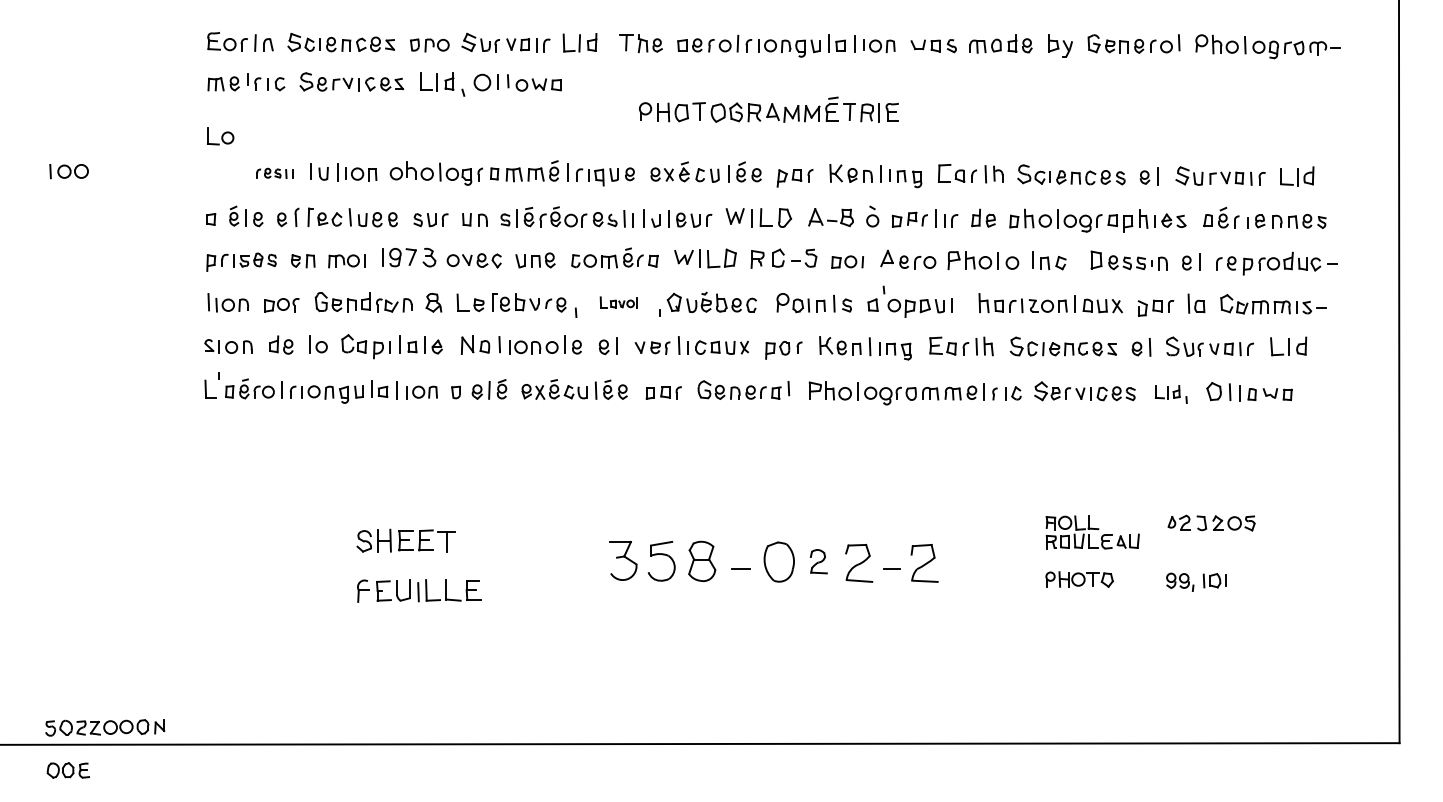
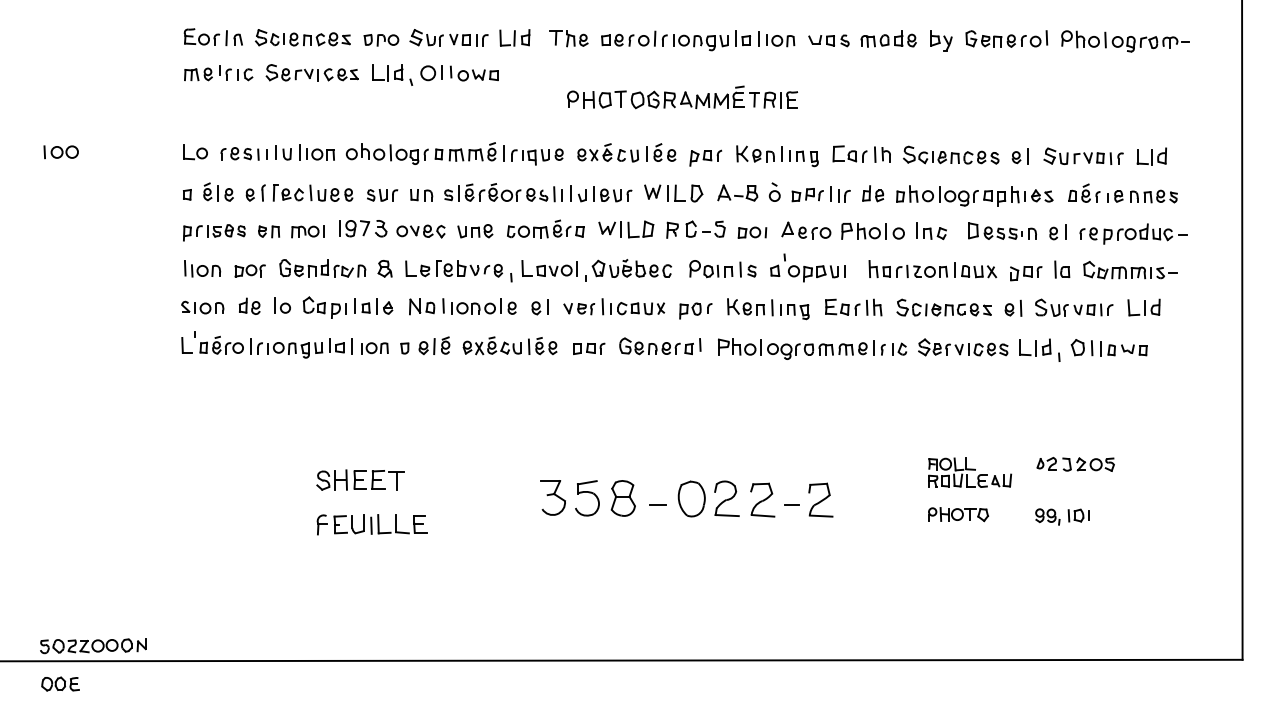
part: (220, 136) -> (195, 152), moved
part: (274, 172) -> (243, 153), size x1.43
part: (619, 302) -> (549, 268), size x1.67
part: (1170, 393) -> (1039, 349), size x1.43
part: (818, 561) -> (726, 498), size x1.67

